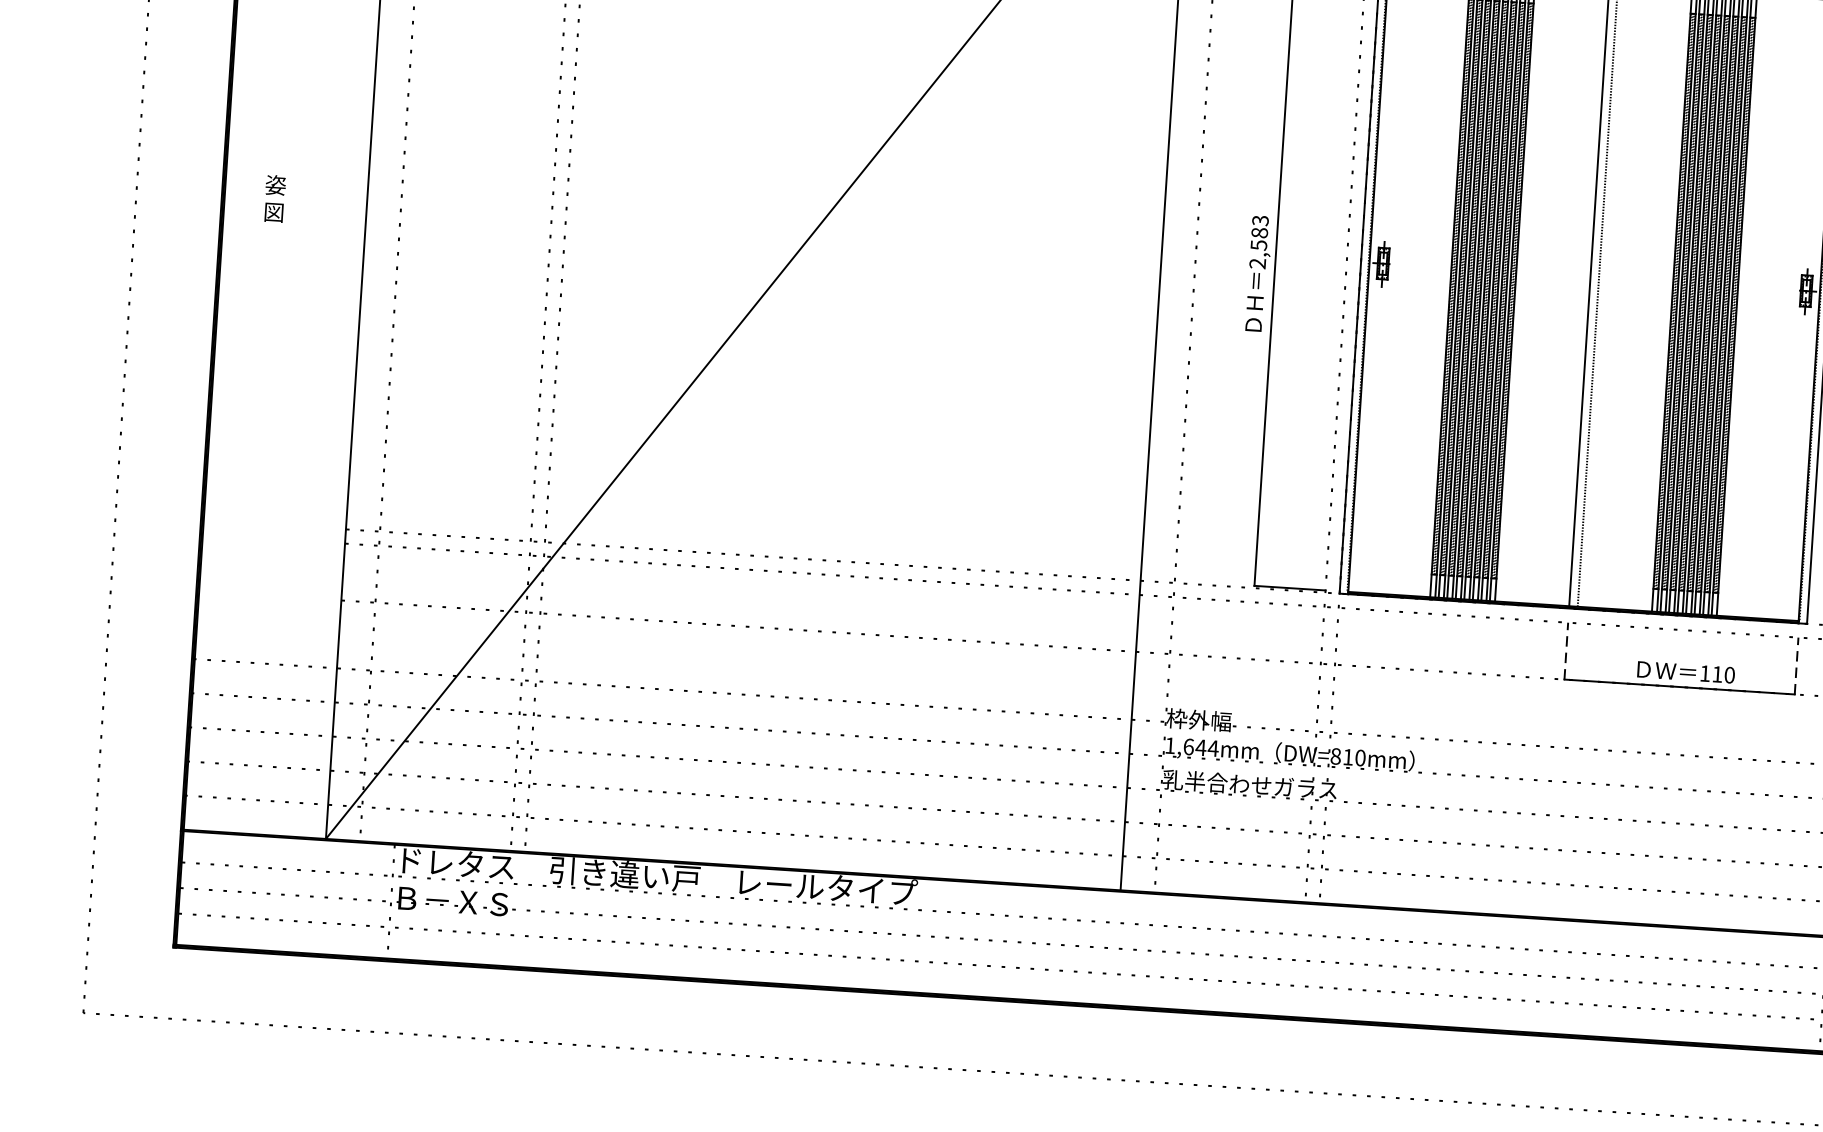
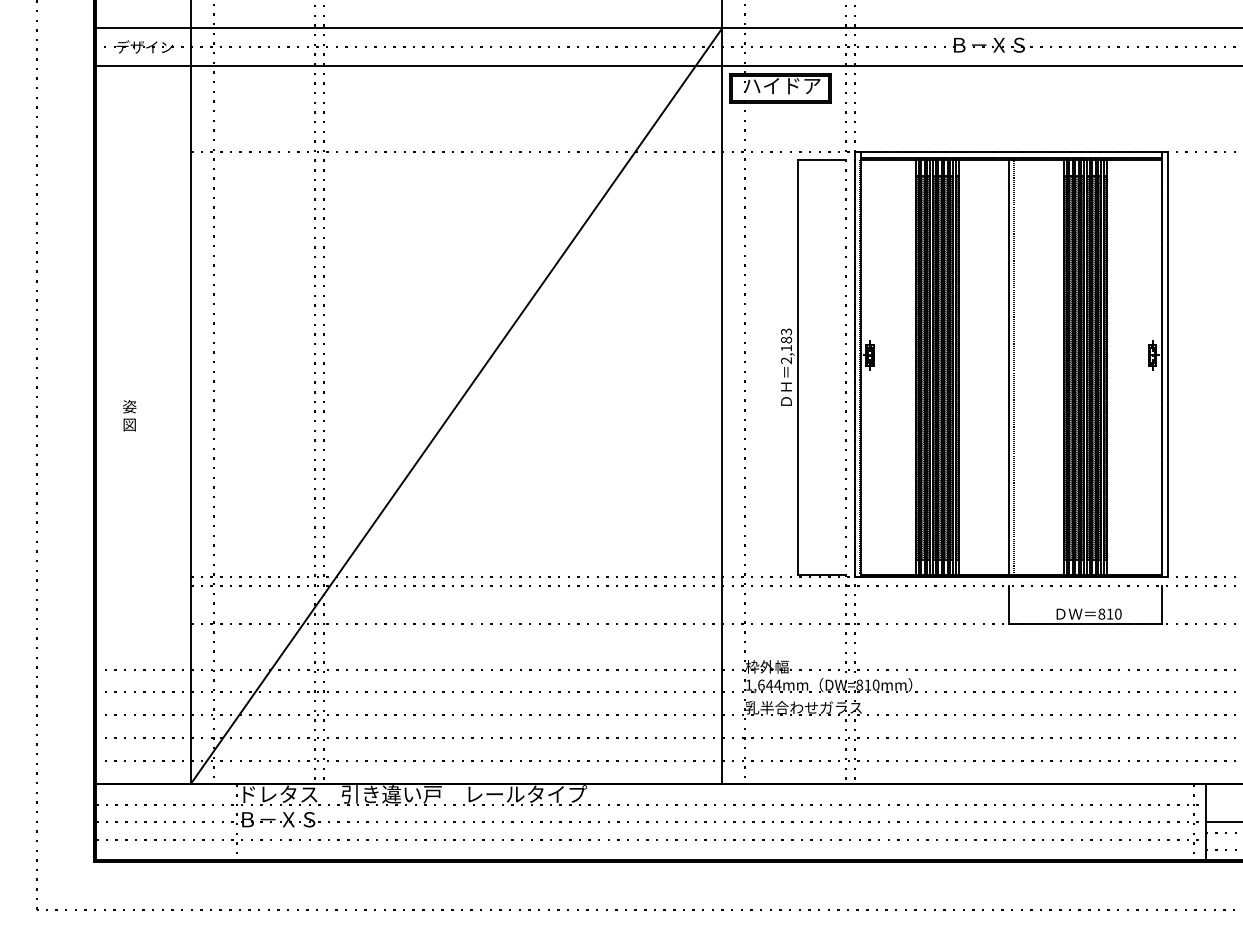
text: (274, 198) -> (129, 415), moved
text: (1258, 245) -> (786, 348), 2,583 -> 2,183
line: (1566, 651) -> (1008, 605), dashed -> solid
line: (1796, 666) -> (1162, 605), dashed -> solid
text: (1704, 672) -> (1101, 613), 110 -> 810

